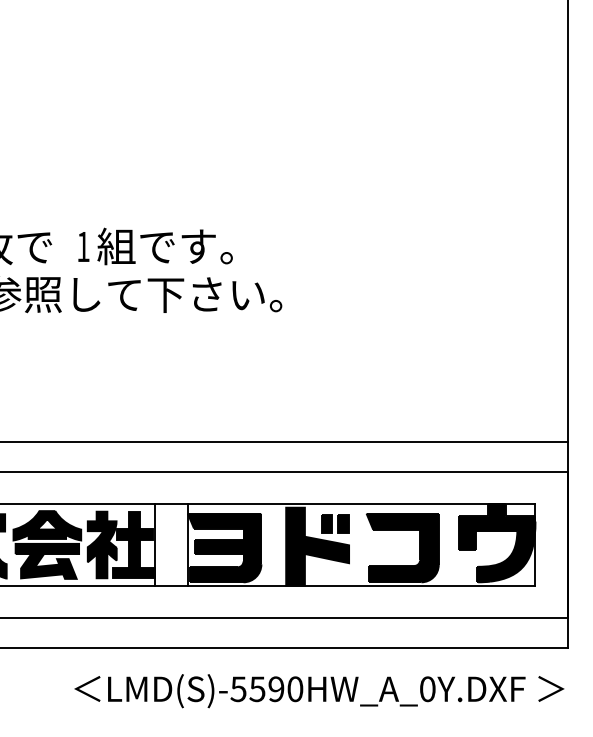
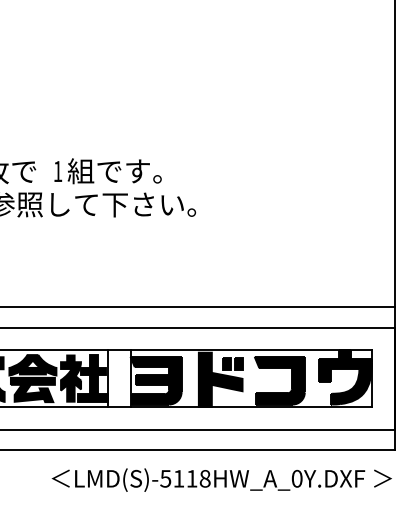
text: (275, 688) -> (191, 478), LMD(S)-5590HW_A_0Y.DXF -> LMD(S)-5118HW_A_0Y.DXF

